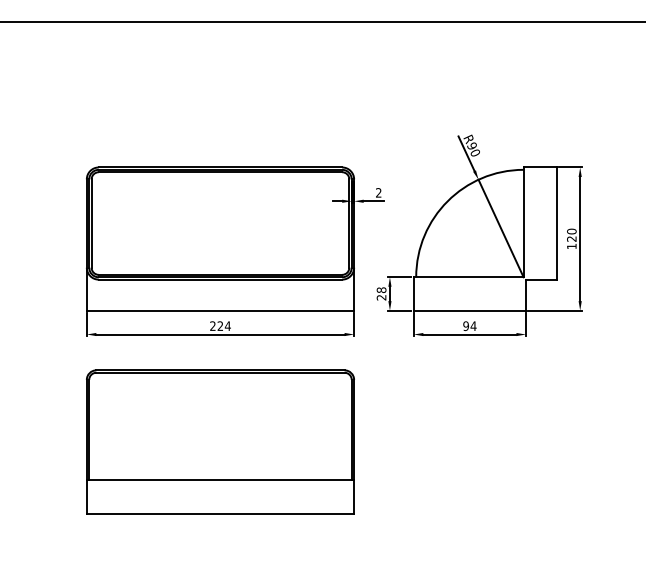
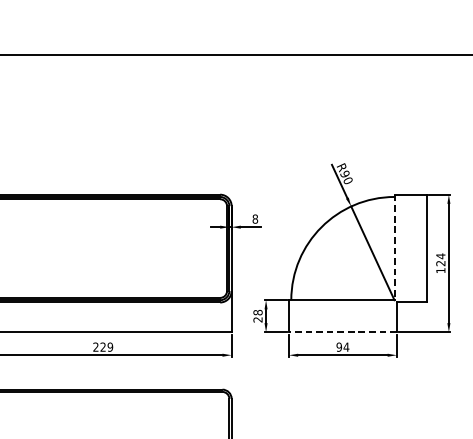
text: (378, 192) -> (255, 218), 2 -> 8
line: (523, 222) -> (394, 247), solid -> dashed
text: (571, 231) -> (440, 256), 120 -> 124
line: (469, 310) -> (342, 332), solid -> dashed
text: (227, 325) -> (109, 346), 224 -> 229

